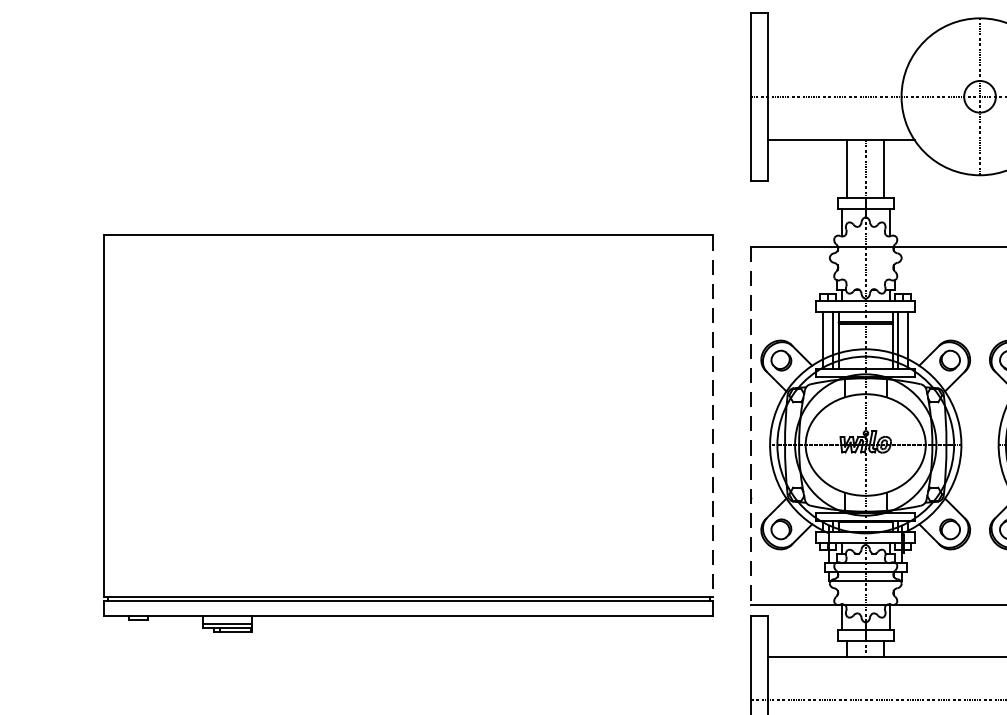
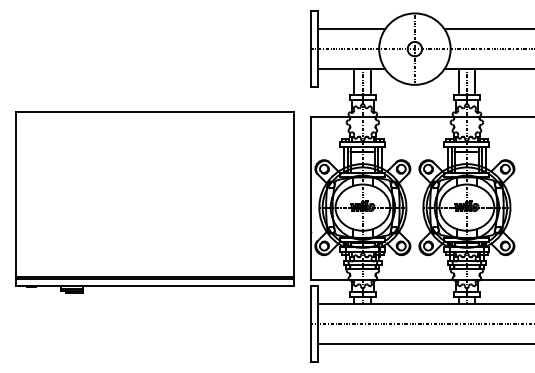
line: (840, 53) -> (351, 29), added
line: (713, 418) -> (293, 195), dashed -> solid
line: (750, 424) -> (310, 198), dashed -> solid

